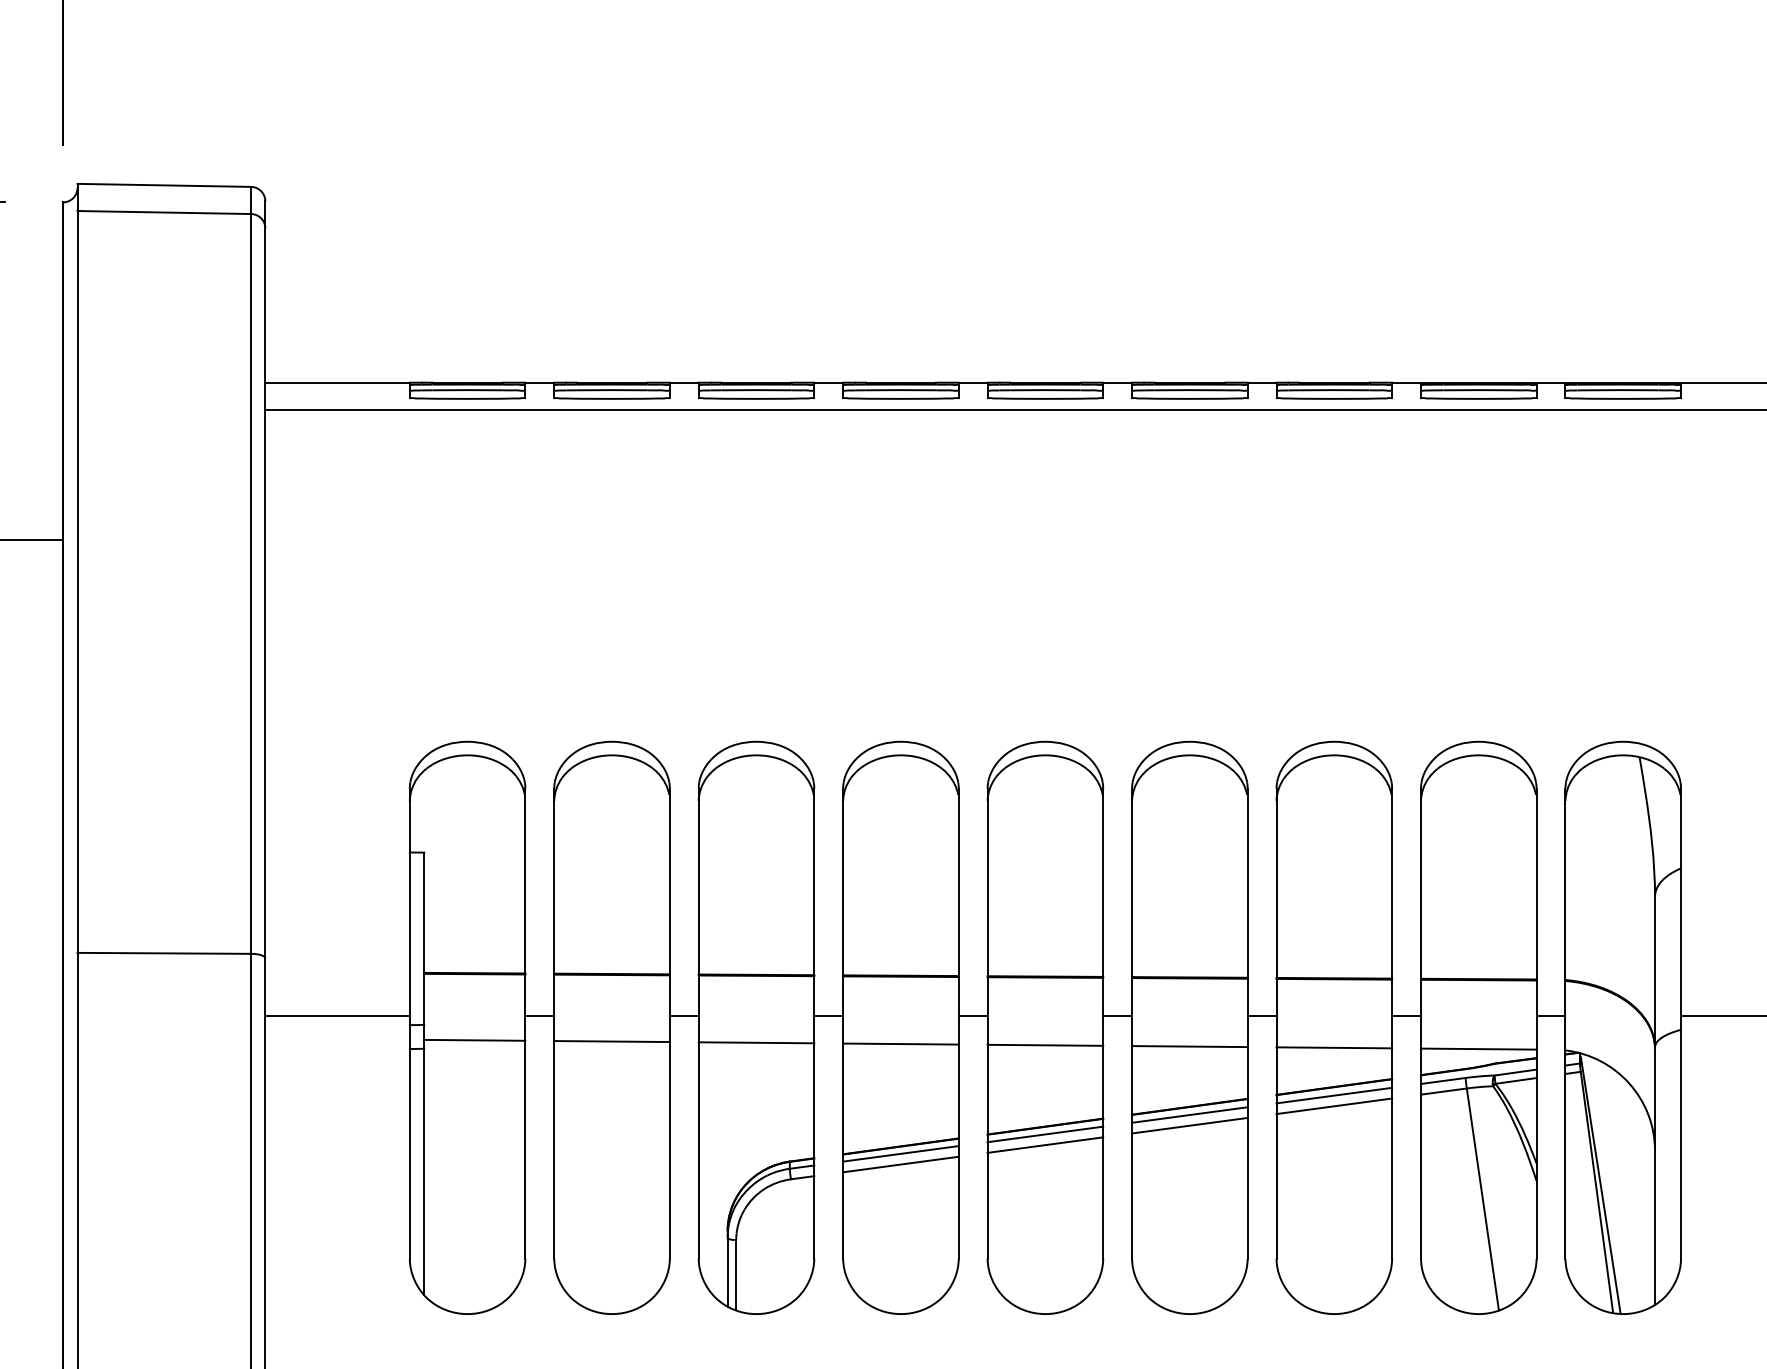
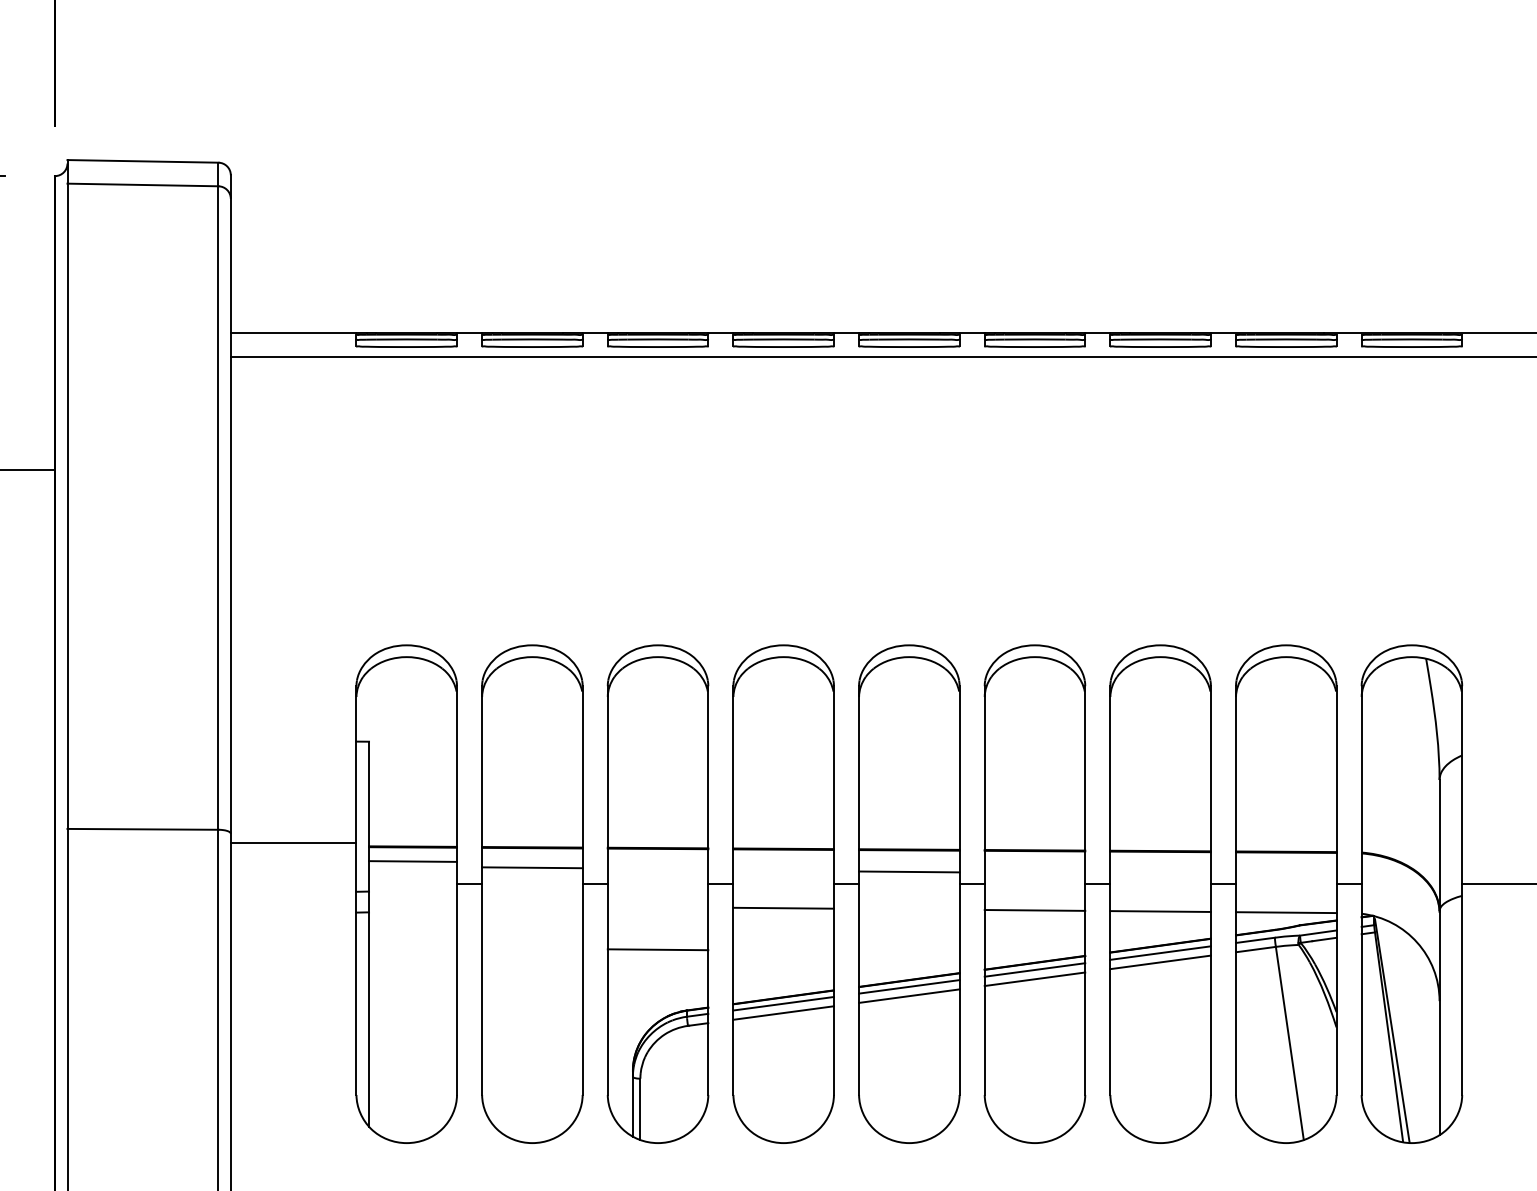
line: (337, 1015) -> (293, 842), moved
line: (474, 1039) -> (412, 860), moved
line: (611, 1041) -> (531, 867), moved
line: (756, 1042) -> (658, 949), moved
line: (1045, 1044) -> (909, 871), moved

